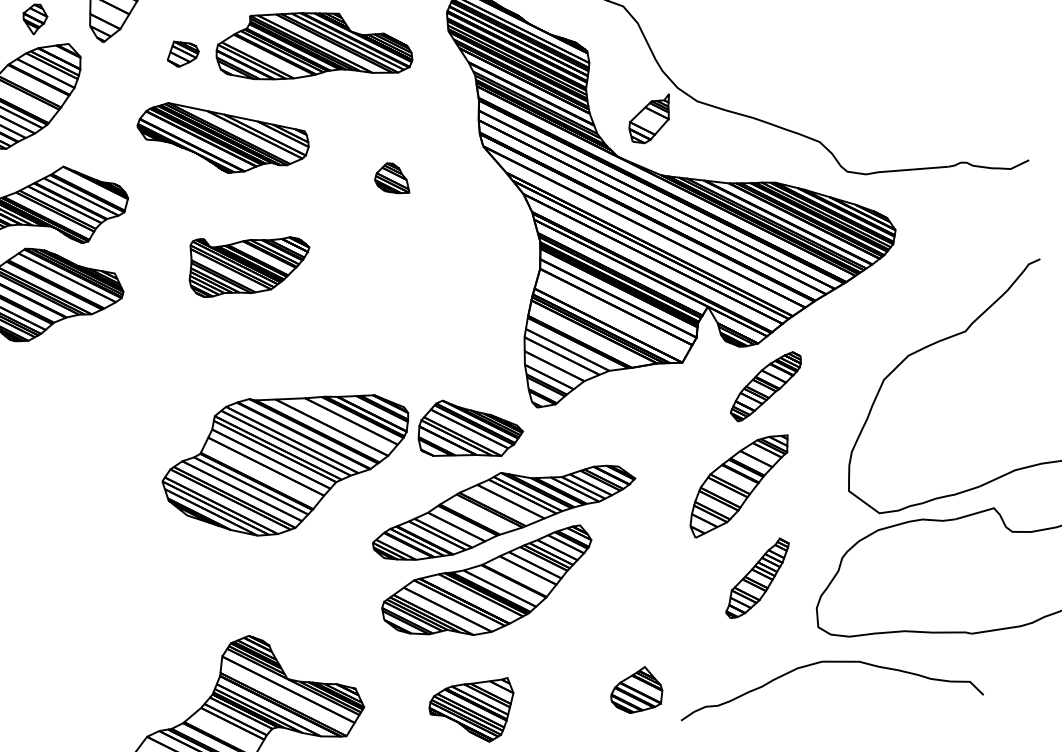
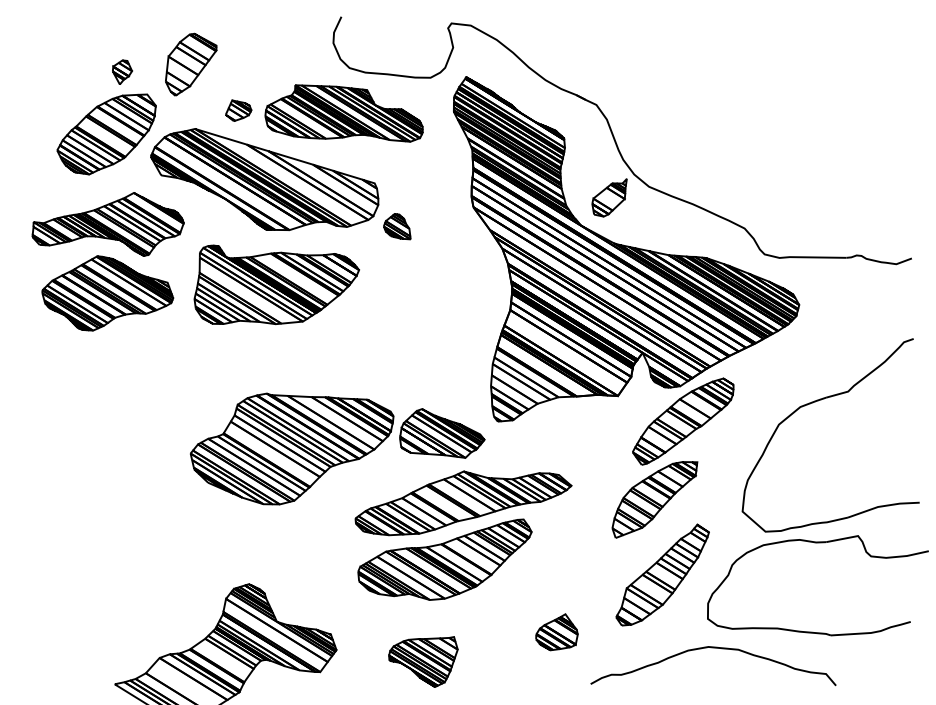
part: (222, 135) -> (264, 179), size x1.67
part: (249, 263) -> (276, 284), size x1.67
part: (766, 386) -> (683, 421), size x1.67
part: (757, 577) -> (662, 574), size x1.67
part: (635, 690) -> (556, 632), moved

